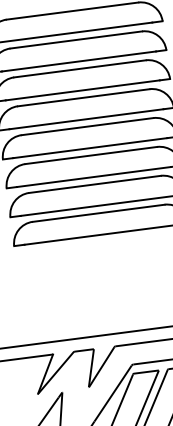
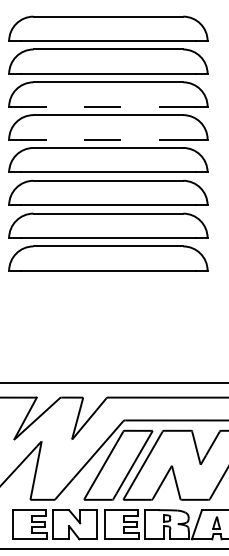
line: (82, 90) -> (108, 106), solid -> dashed
line: (86, 119) -> (108, 139), solid -> dashed

